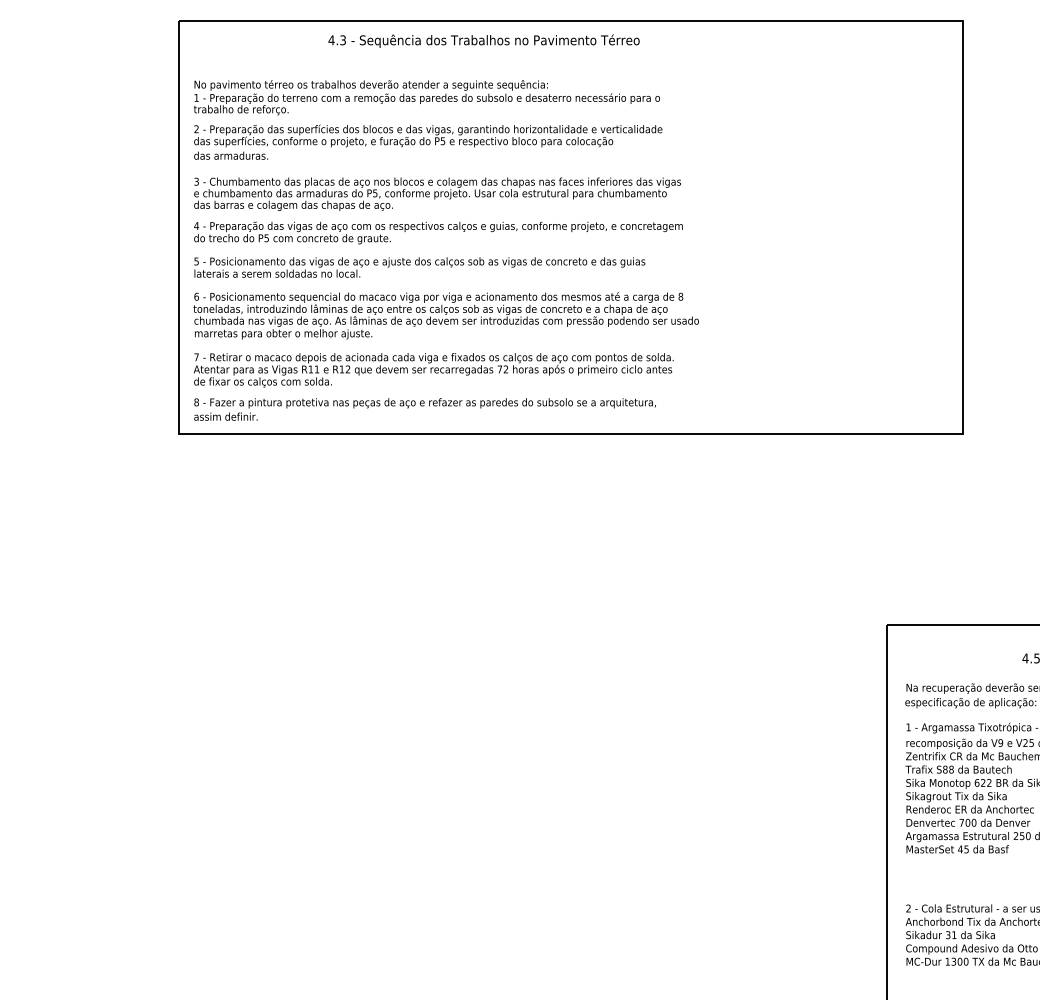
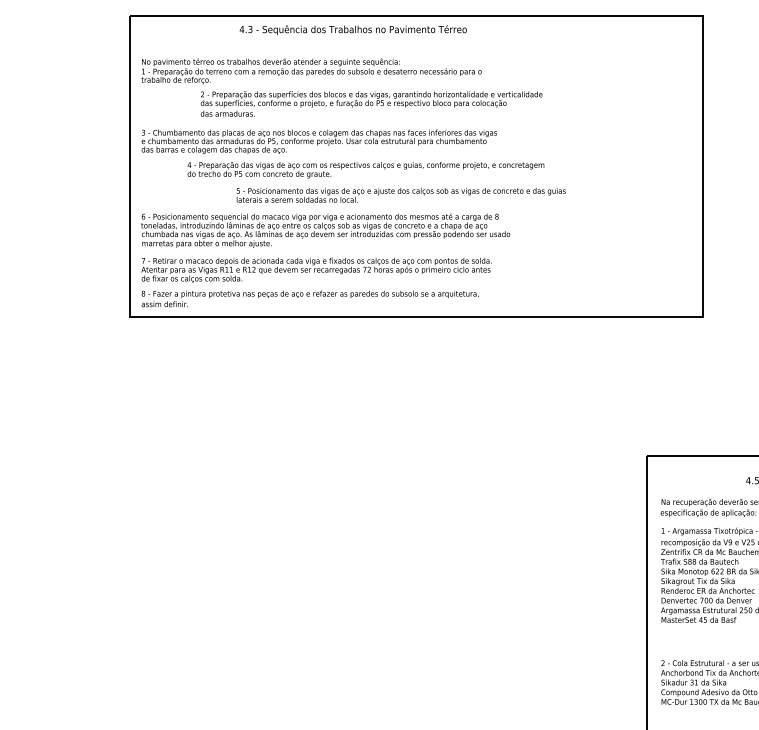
text: (428, 141) -> (371, 103), moved
text: (438, 232) -> (365, 169), moved
text: (419, 267) -> (401, 195), moved

